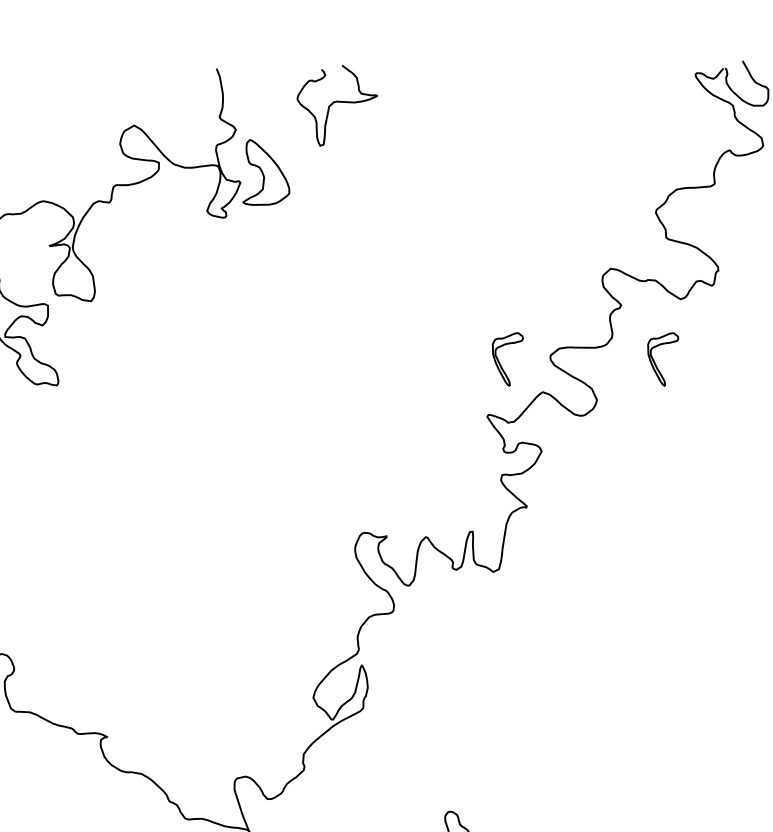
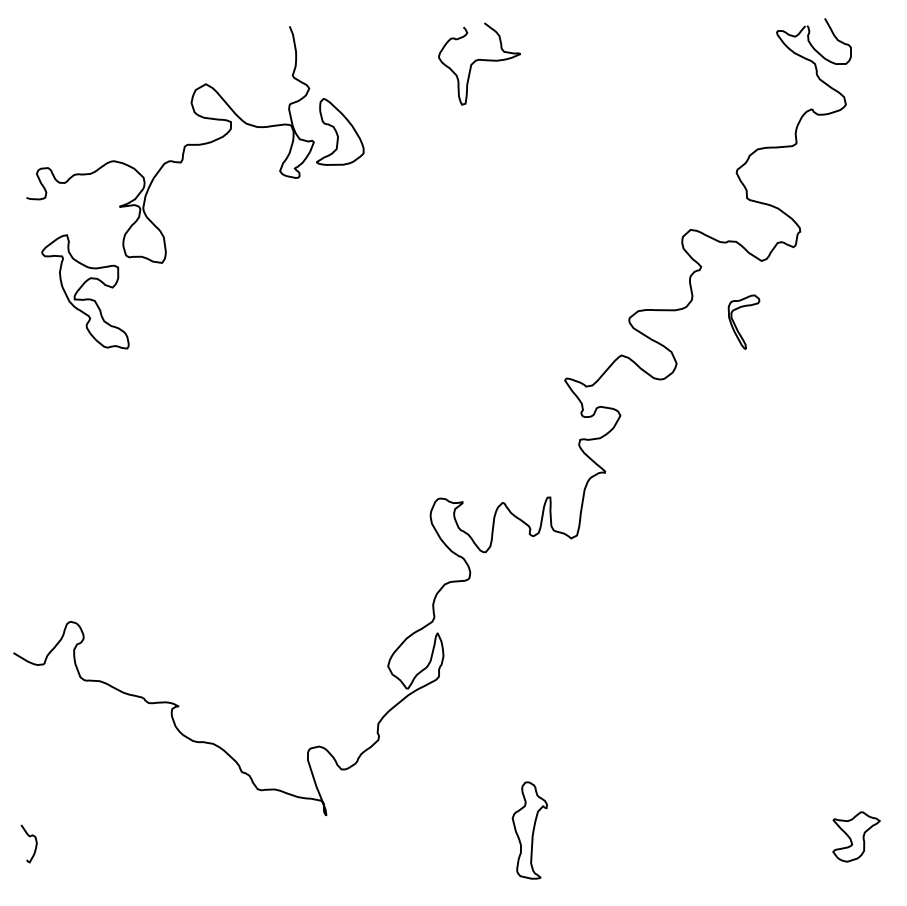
curve: (335, 103) -> (477, 61), moved
part: (500, 362) -> (578, 325), removed

